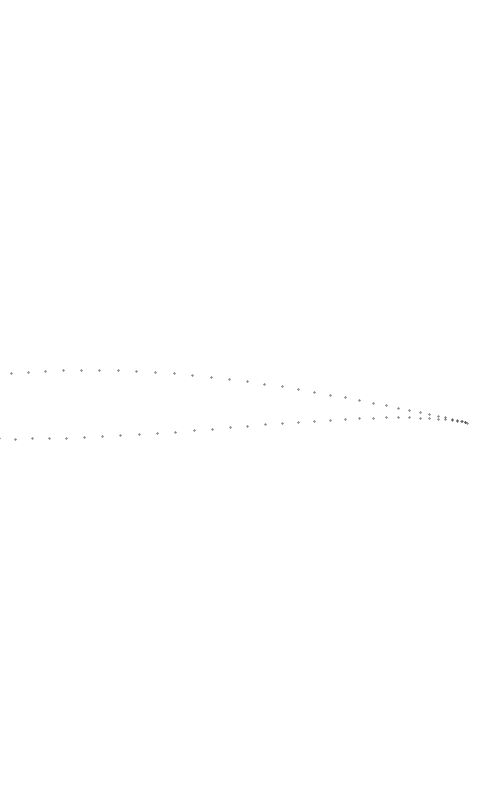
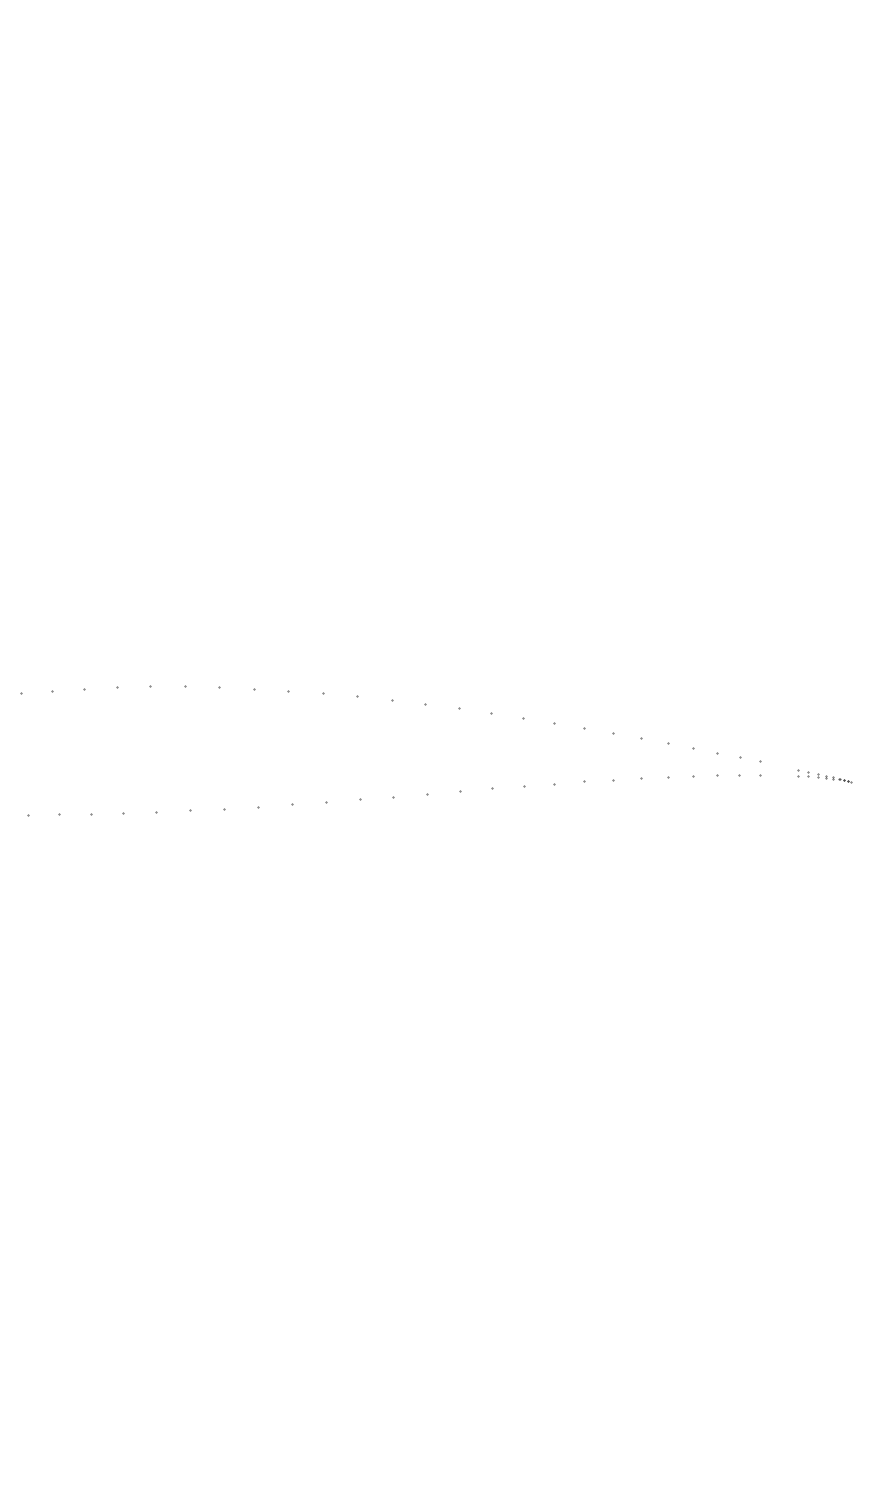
part: (443, 417) -> (824, 775), size x0.6

